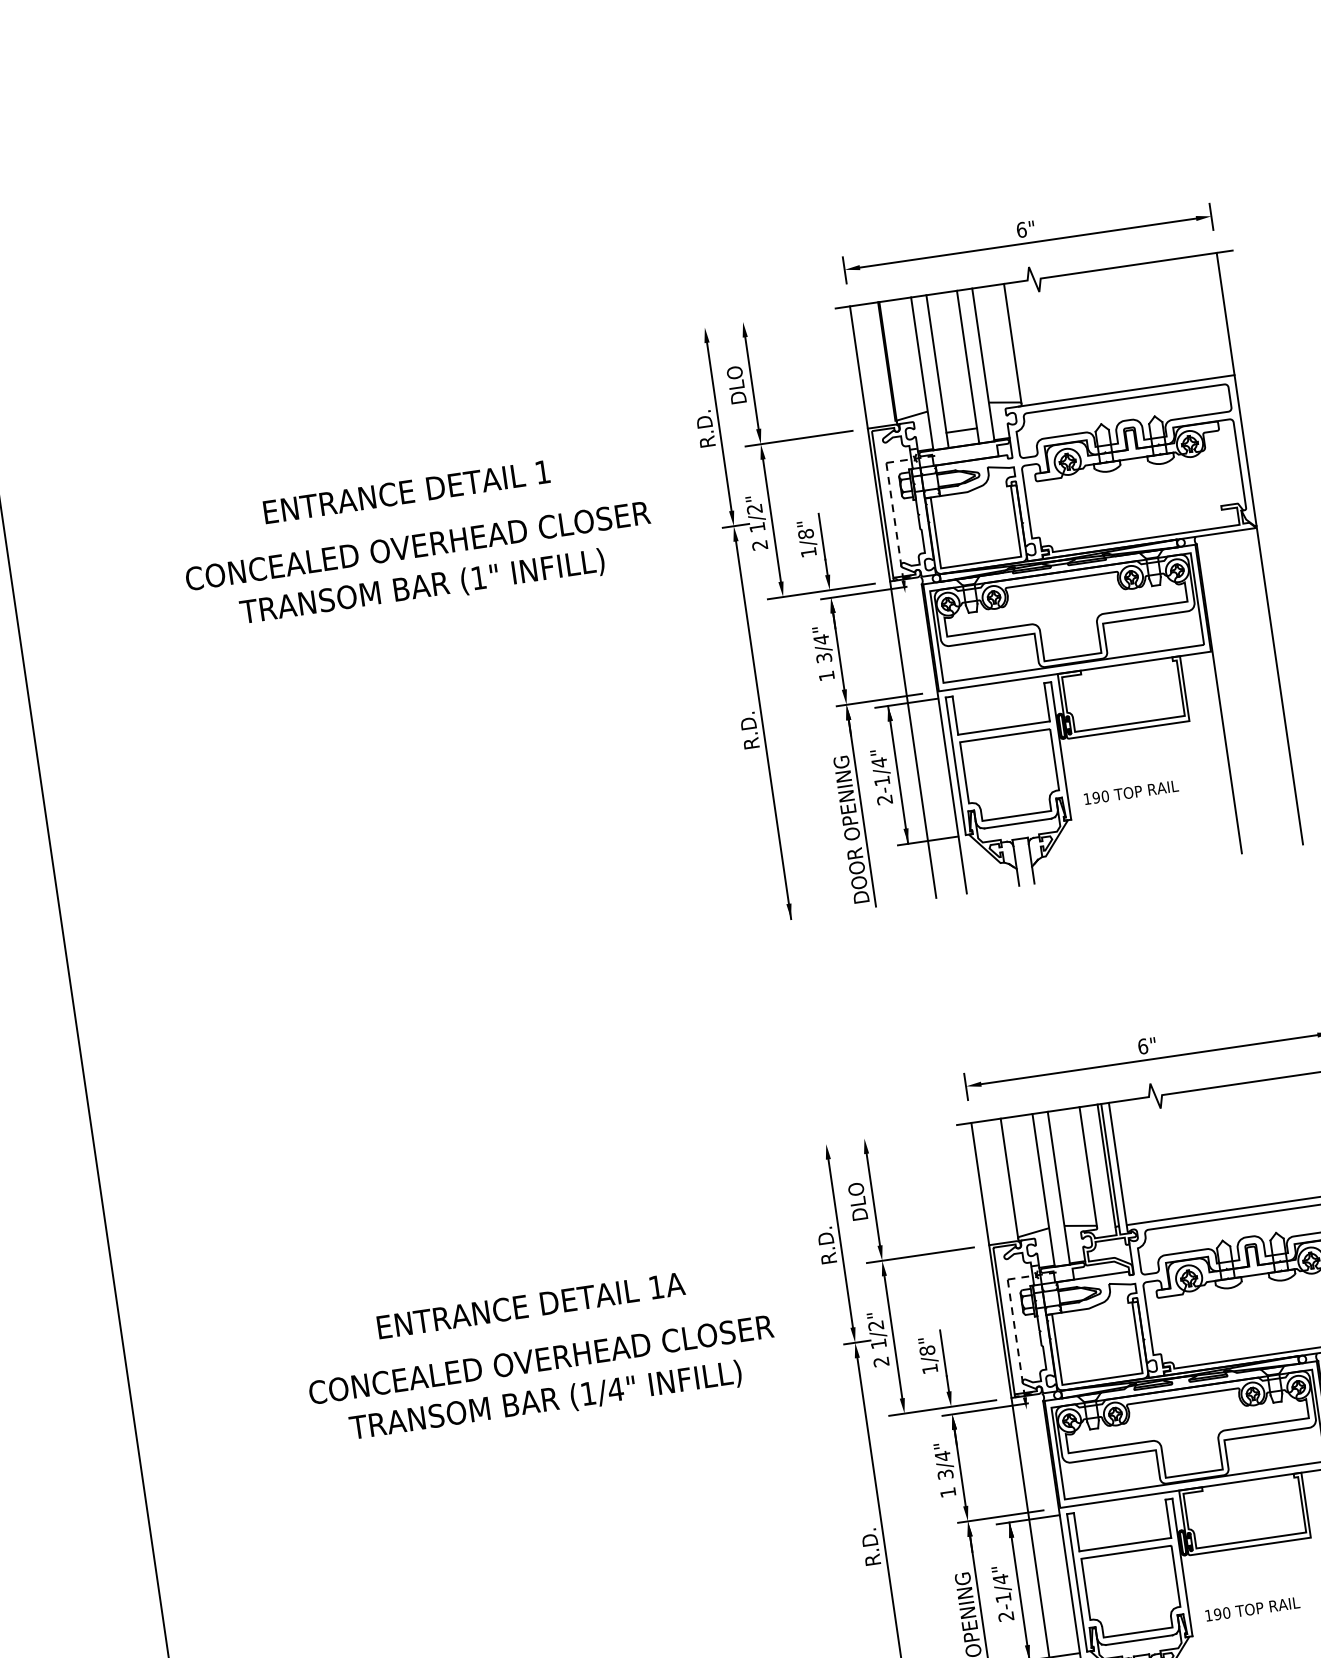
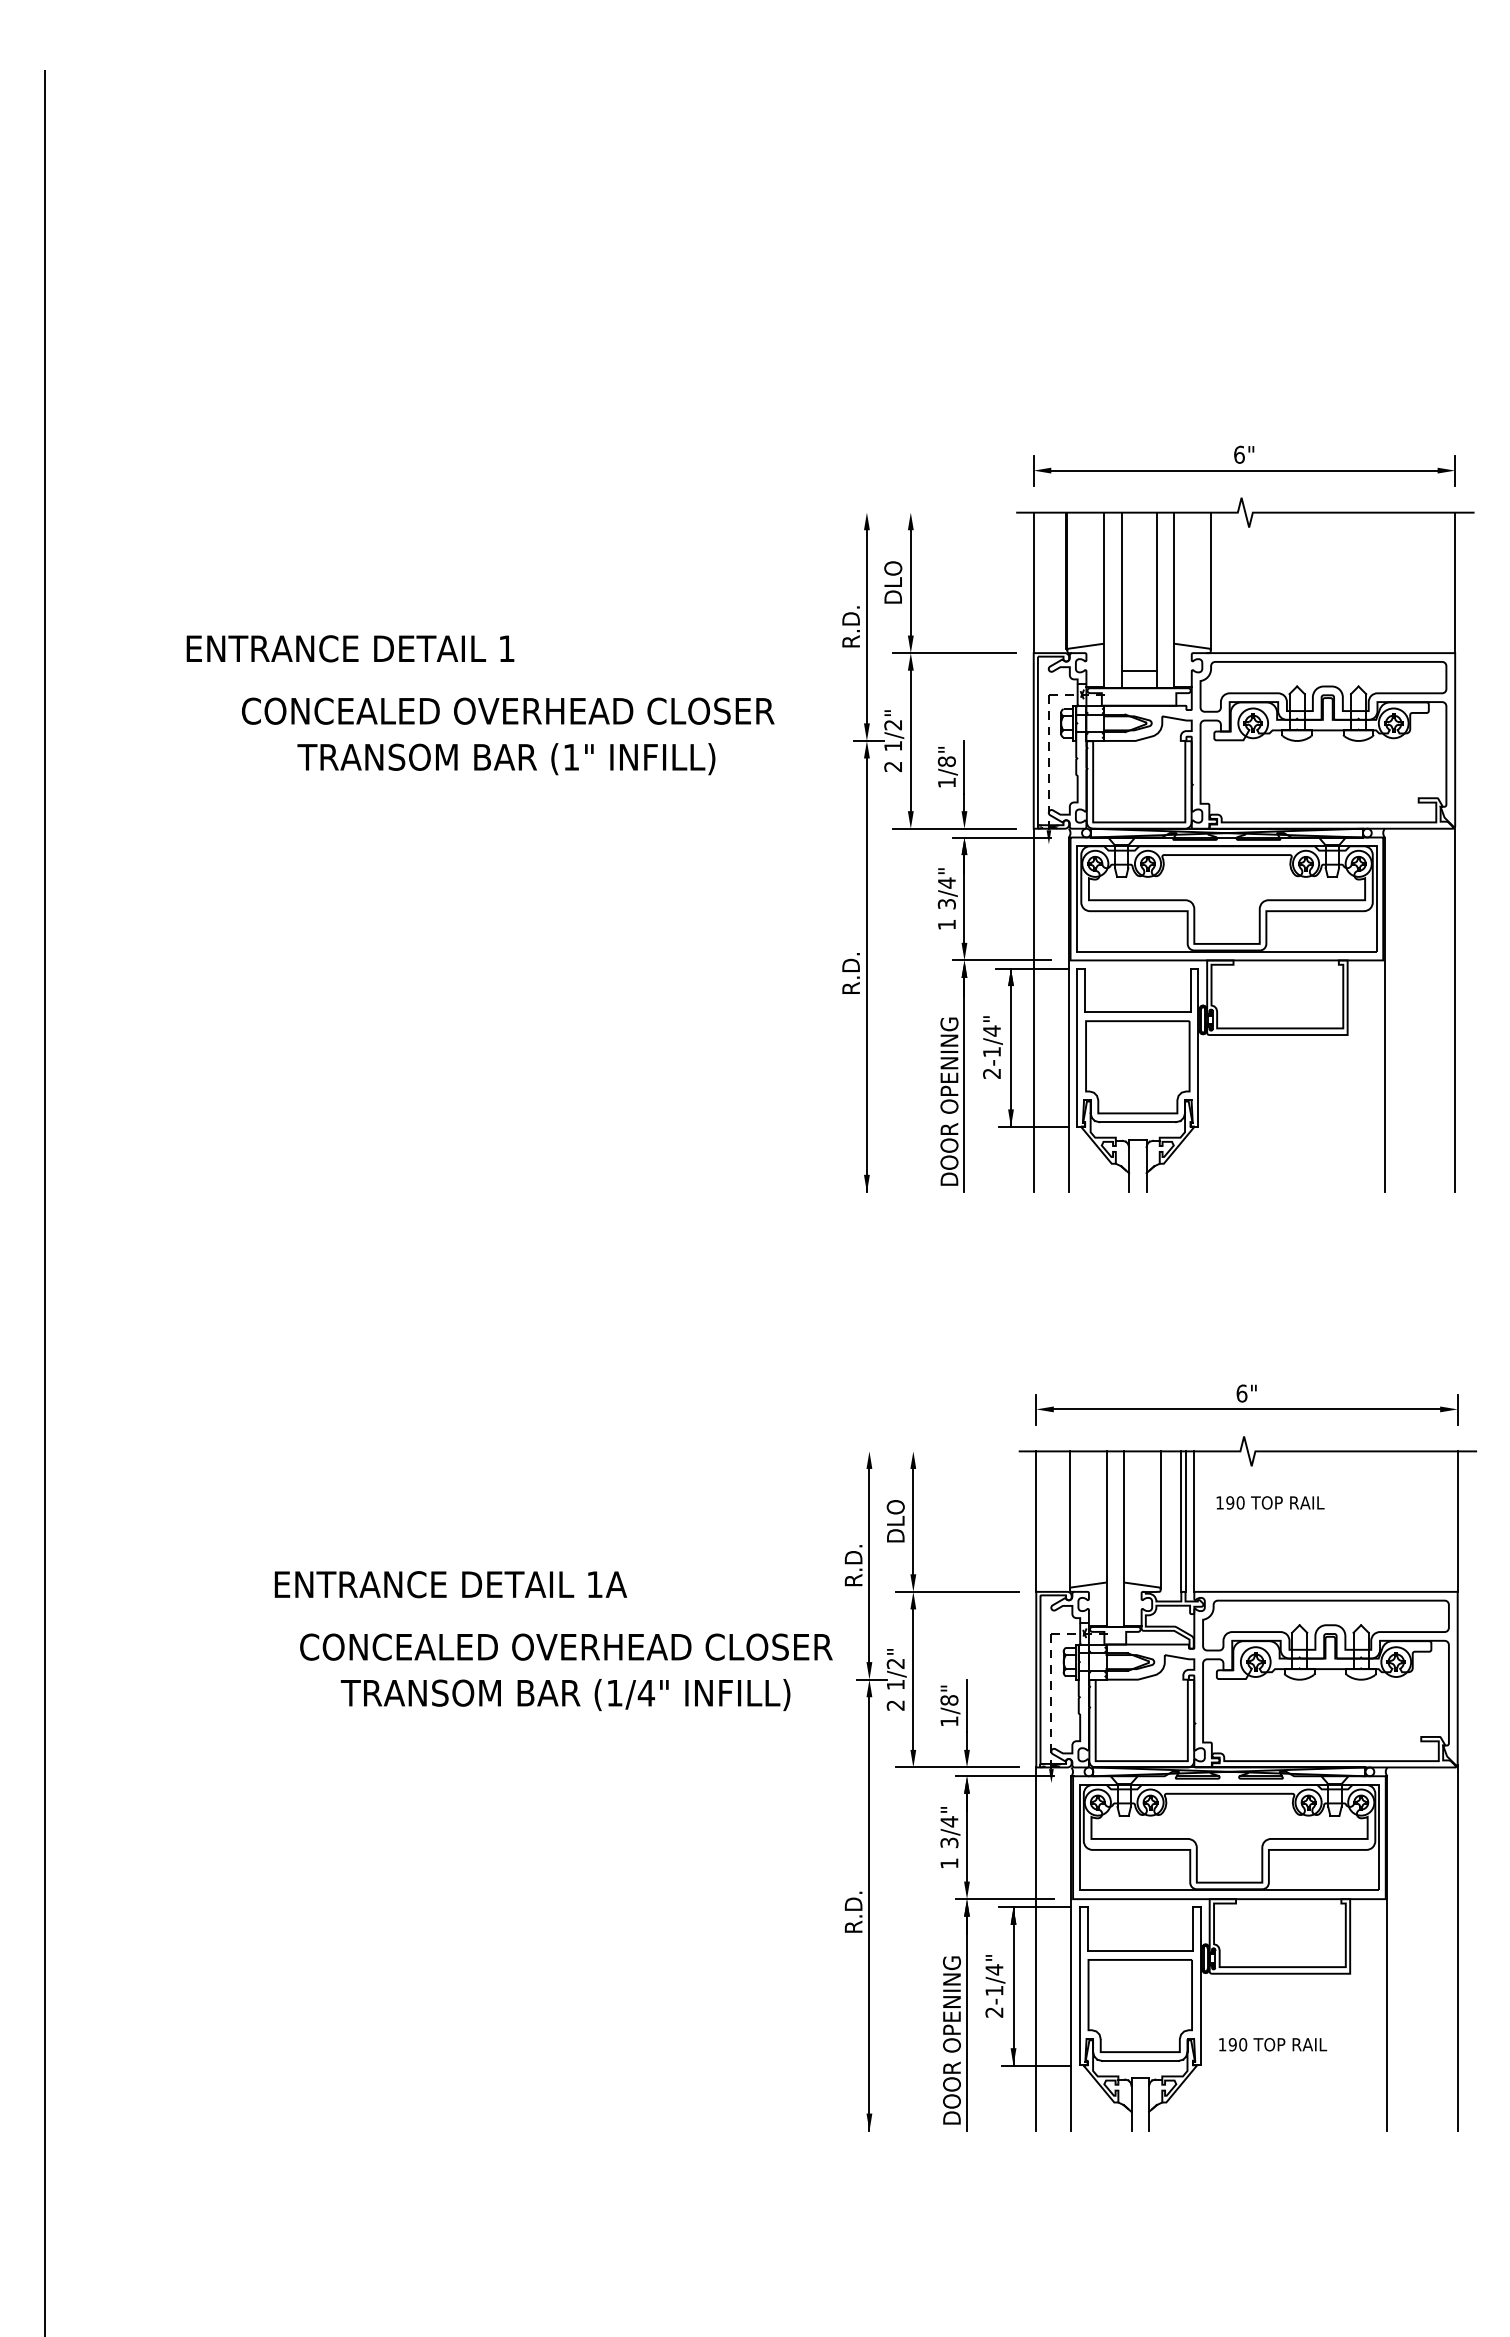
text: (406, 491) -> (350, 648), moved
text: (1131, 792) -> (1270, 1502), moved
text: (530, 1305) -> (450, 1584), moved
text: (541, 1359) -> (566, 1646), moved
text: (545, 1401) -> (565, 1695), moved

